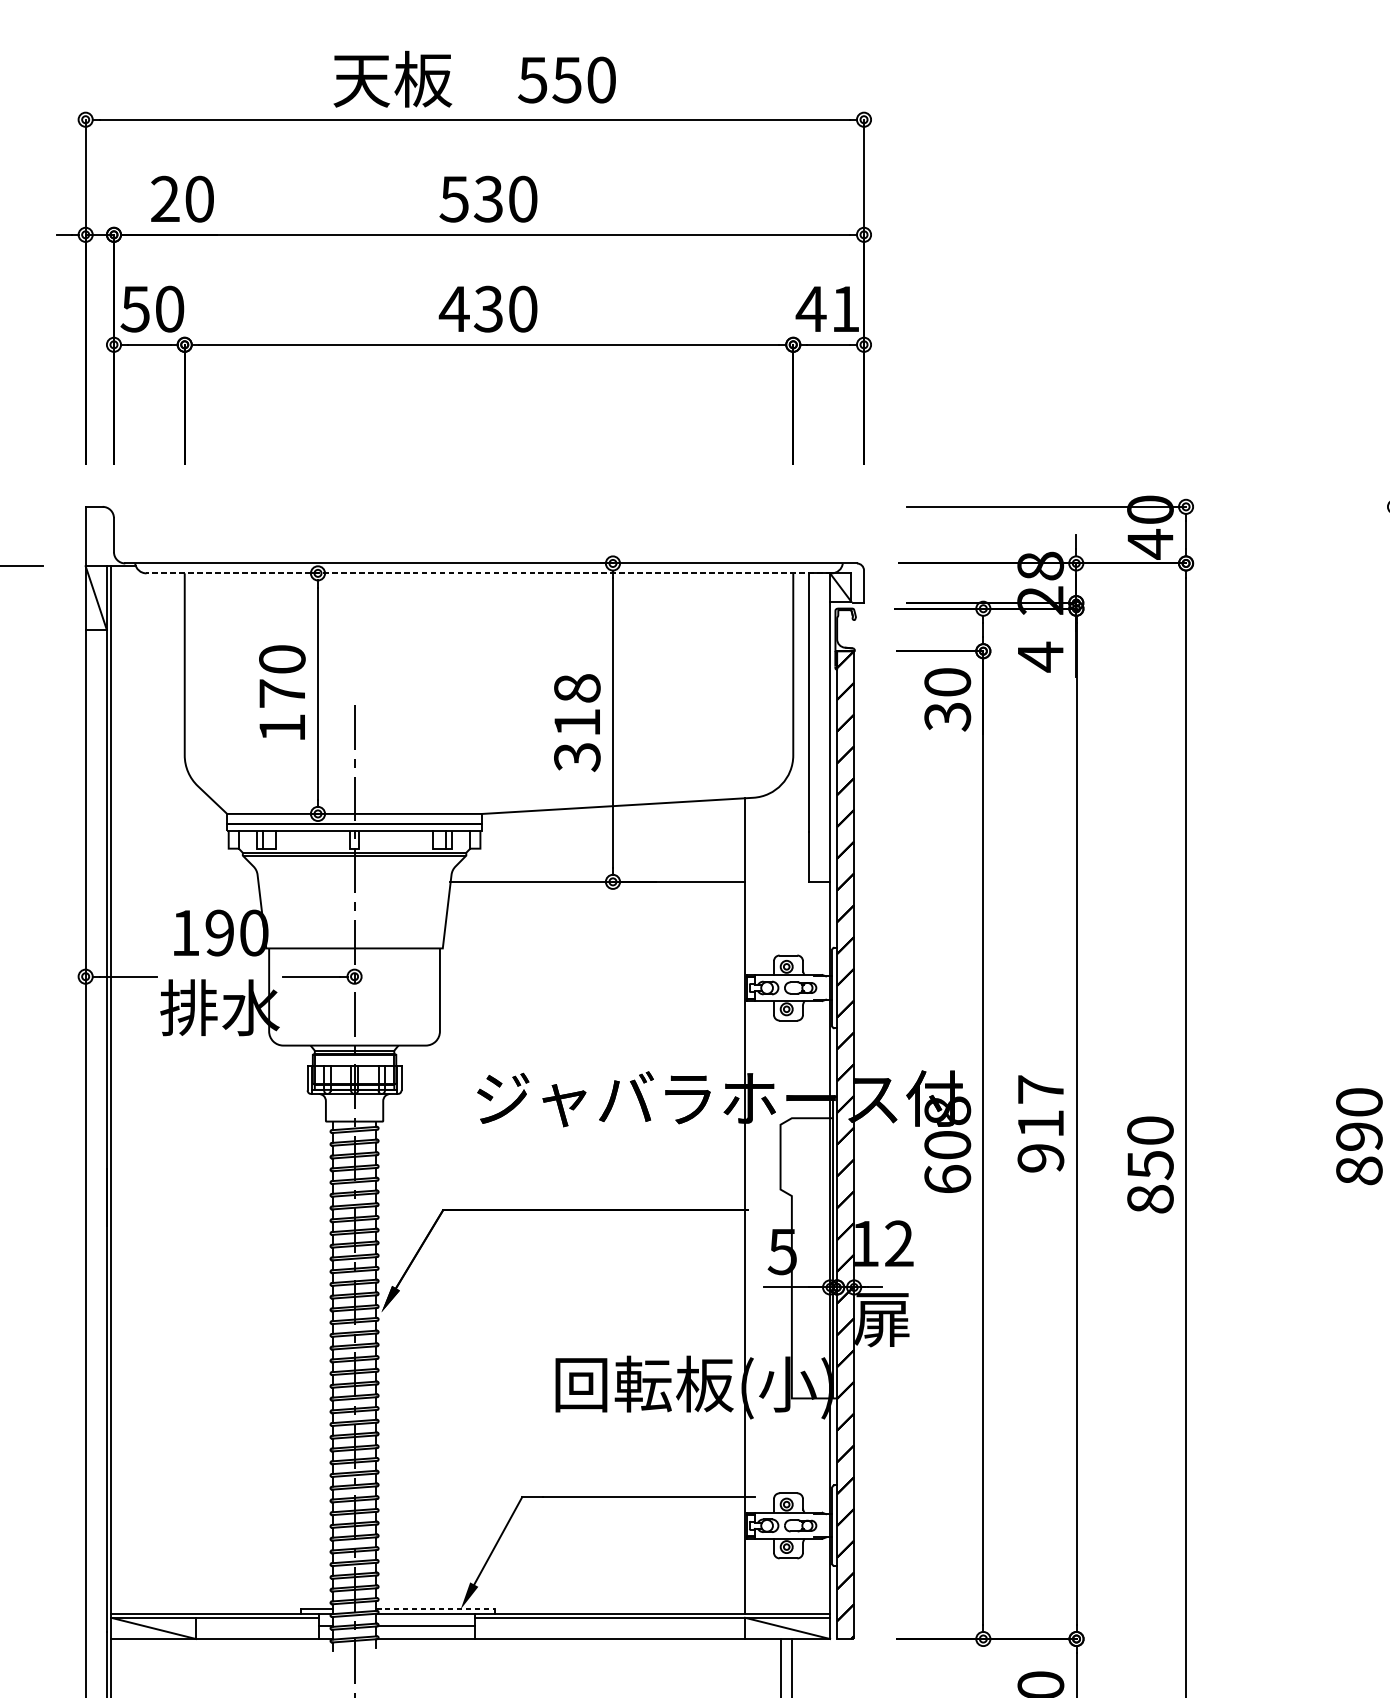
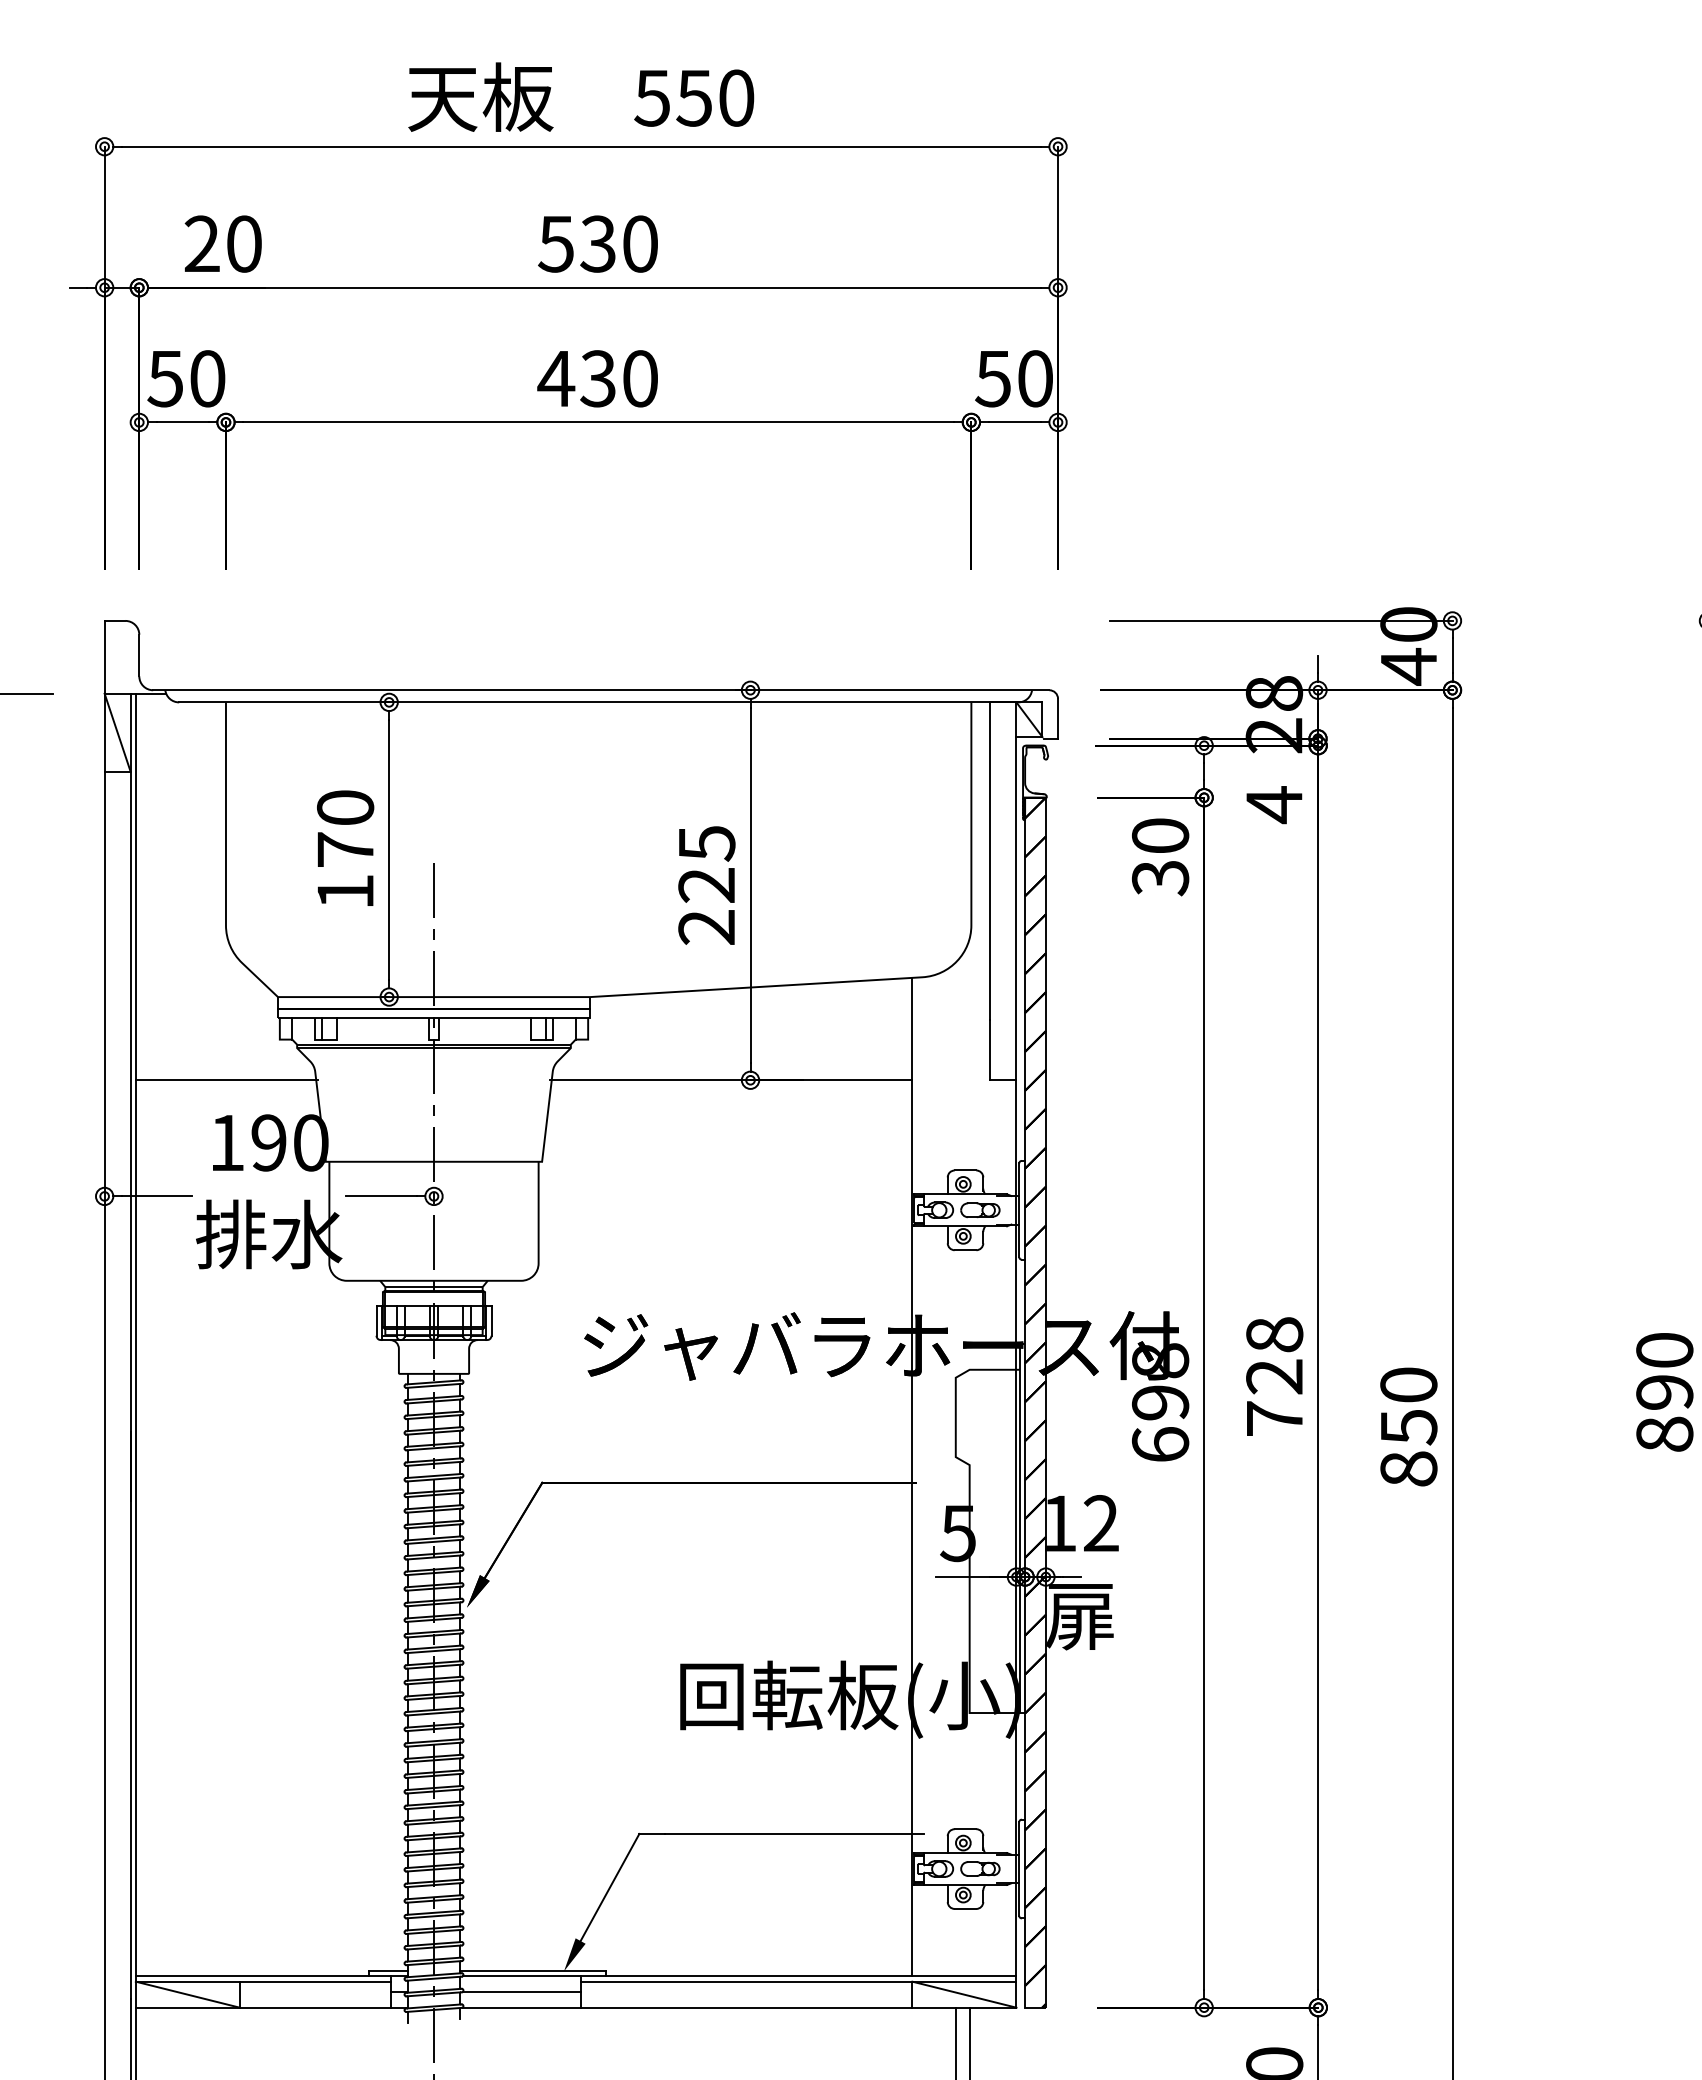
text: (827, 308) -> (1013, 378), 41 -> 50
line: (488, 573) -> (598, 702), dashed -> solid
text: (577, 722) -> (706, 885), 318 -> 225
line: (185, 882) -> (226, 1080), added
text: (1040, 1123) -> (1274, 1376), 917 -> 728
text: (947, 1144) -> (1160, 1402), 608 -> 698
line: (435, 1609) -> (533, 1971), dashed -> solid

